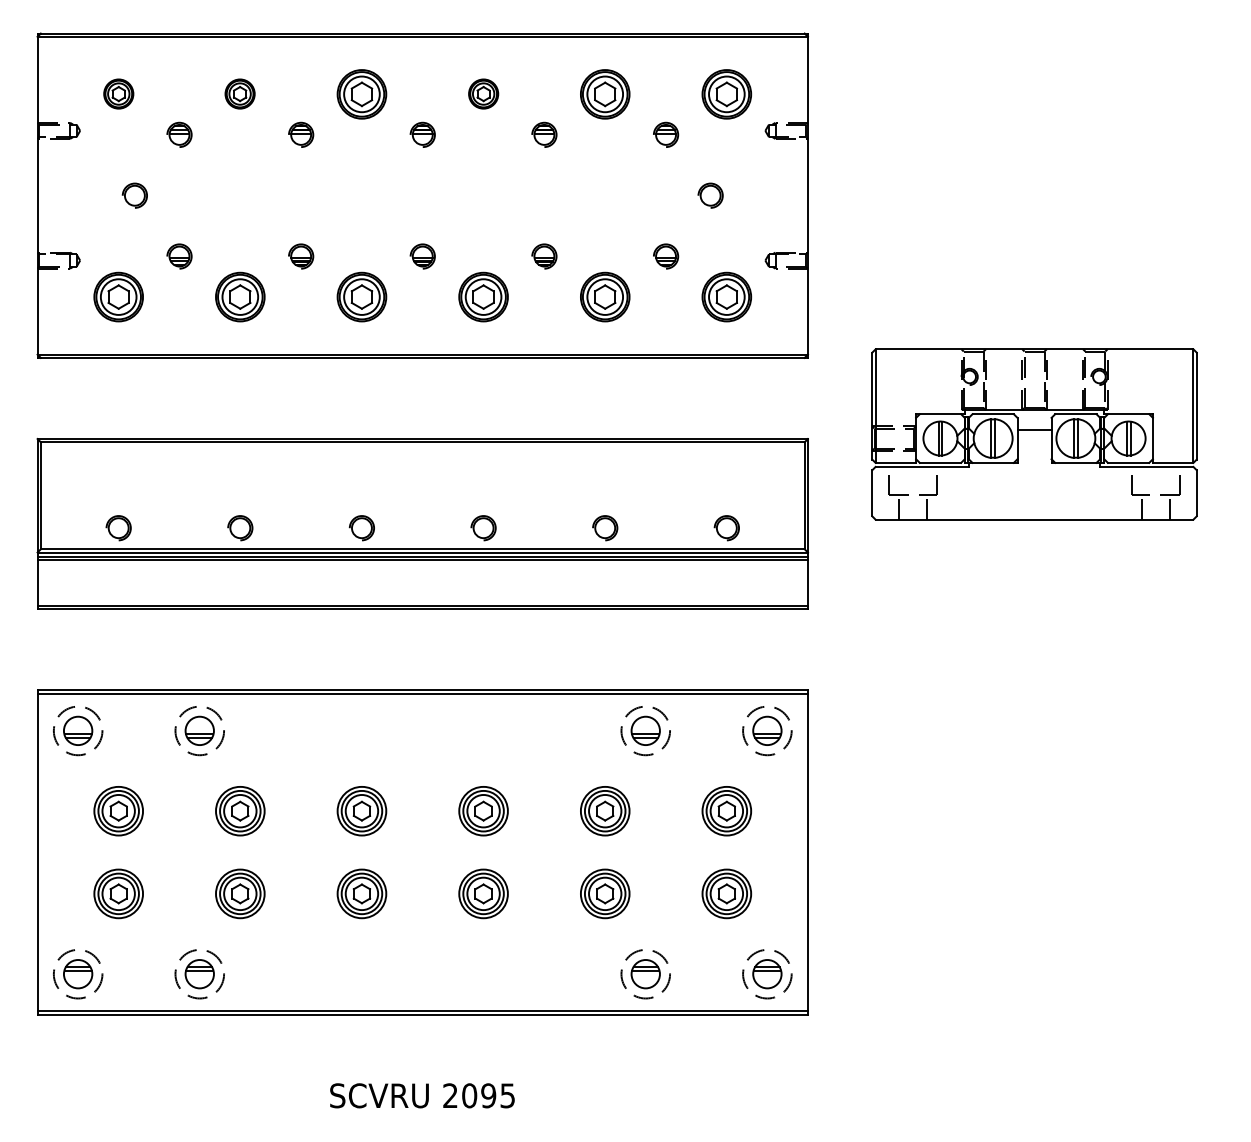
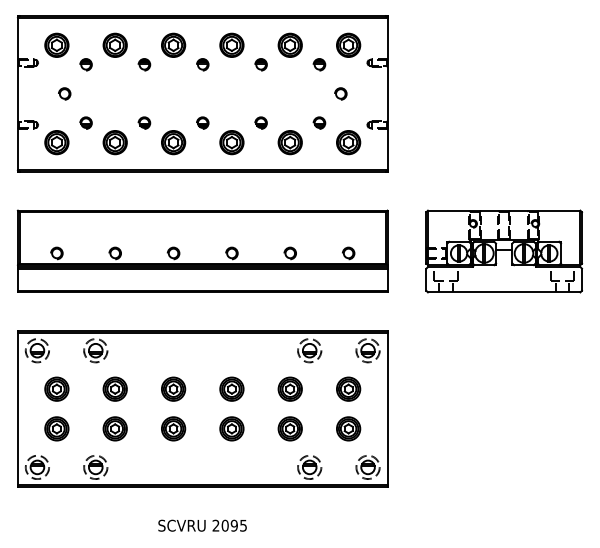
part: (117, 92) -> (56, 44), size x1.67
part: (238, 92) -> (114, 44), size x1.67
part: (482, 92) -> (231, 44), size x1.67
part: (1035, 434) -> (504, 251), moved

